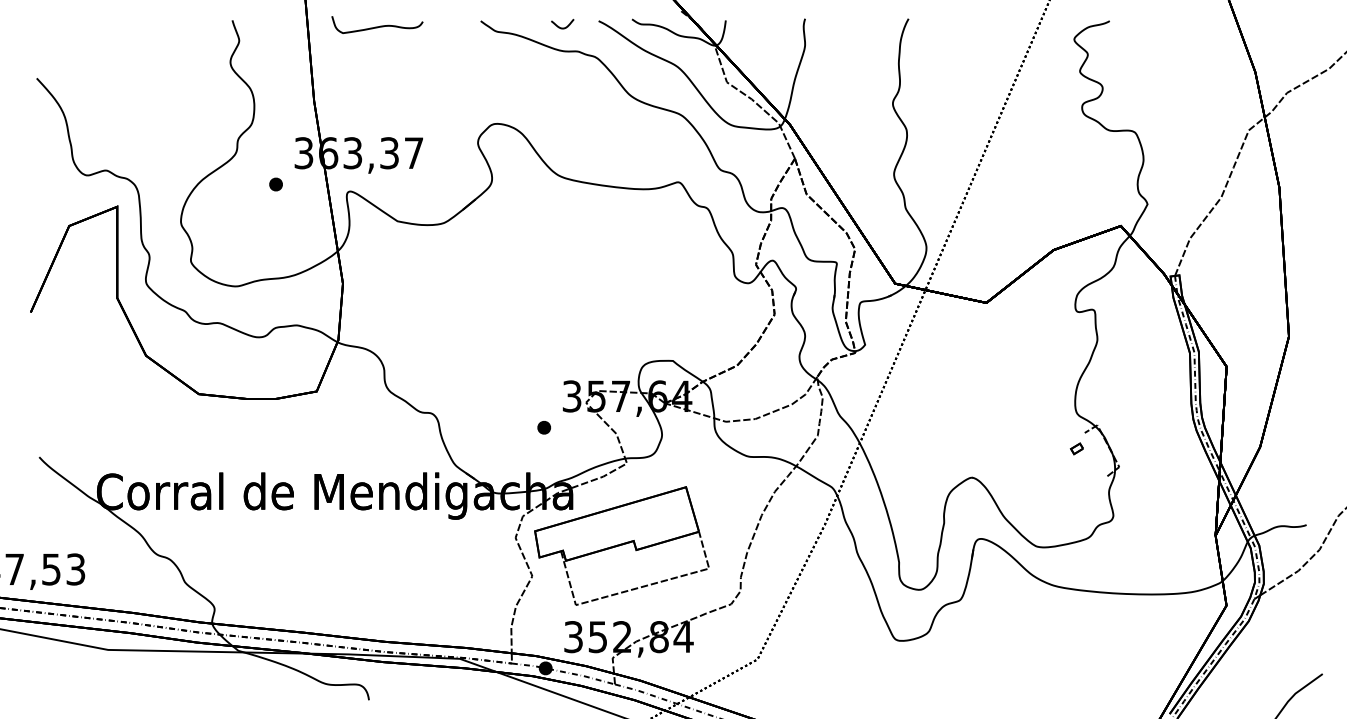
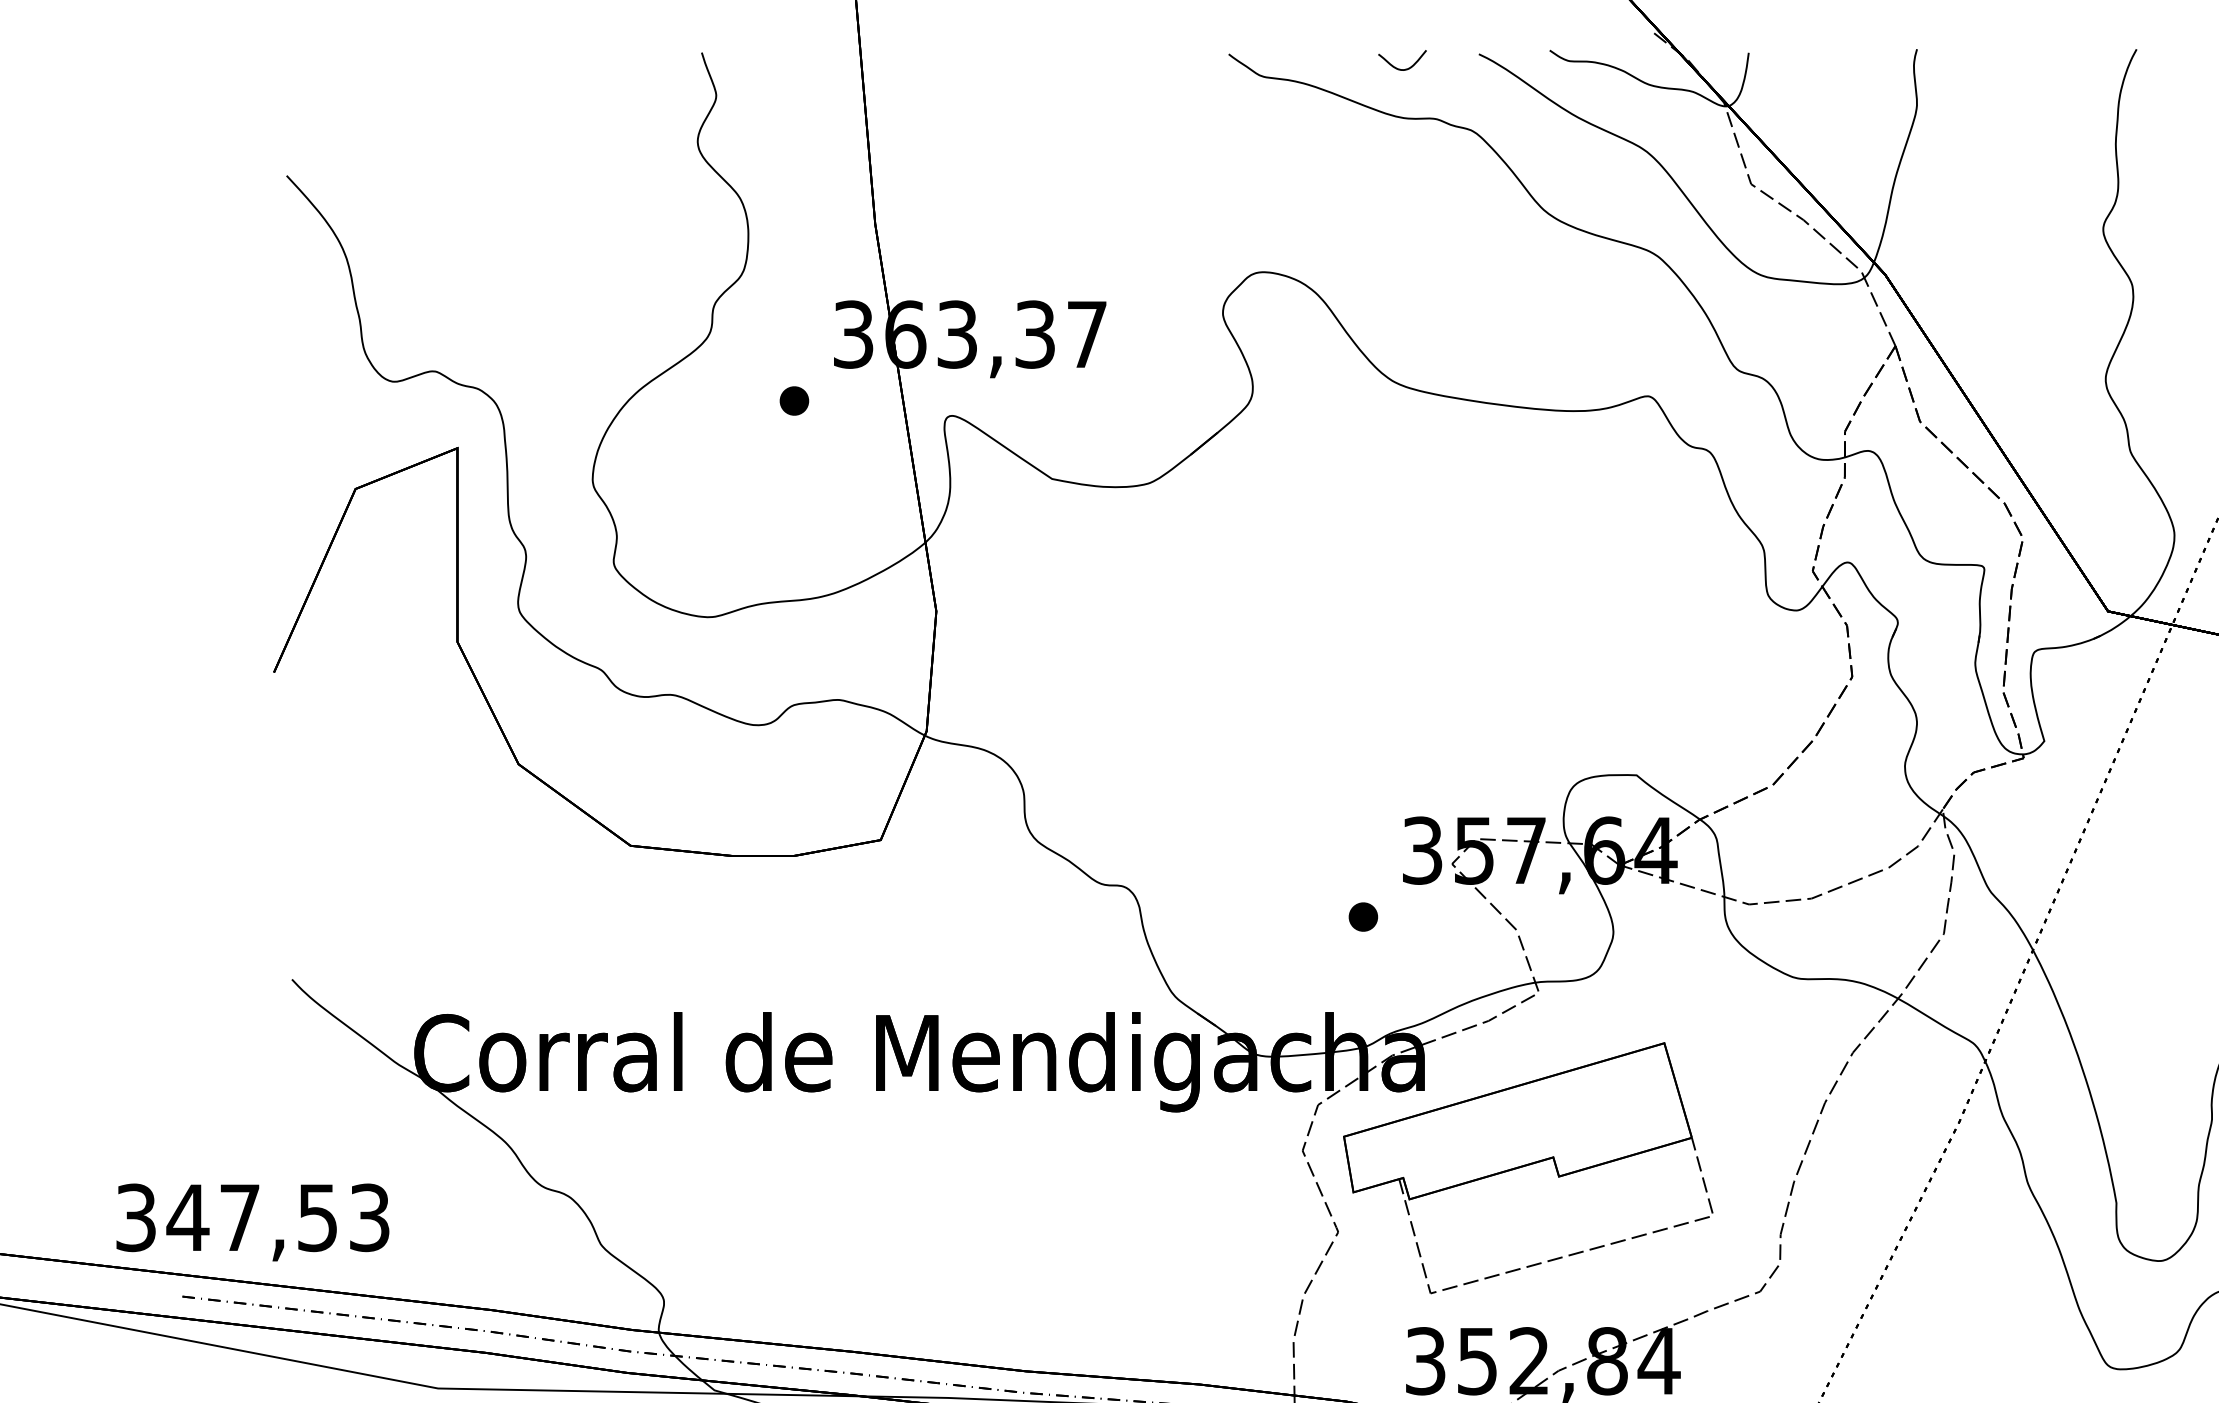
curve: (377, 26) -> (1009, 65), removed

